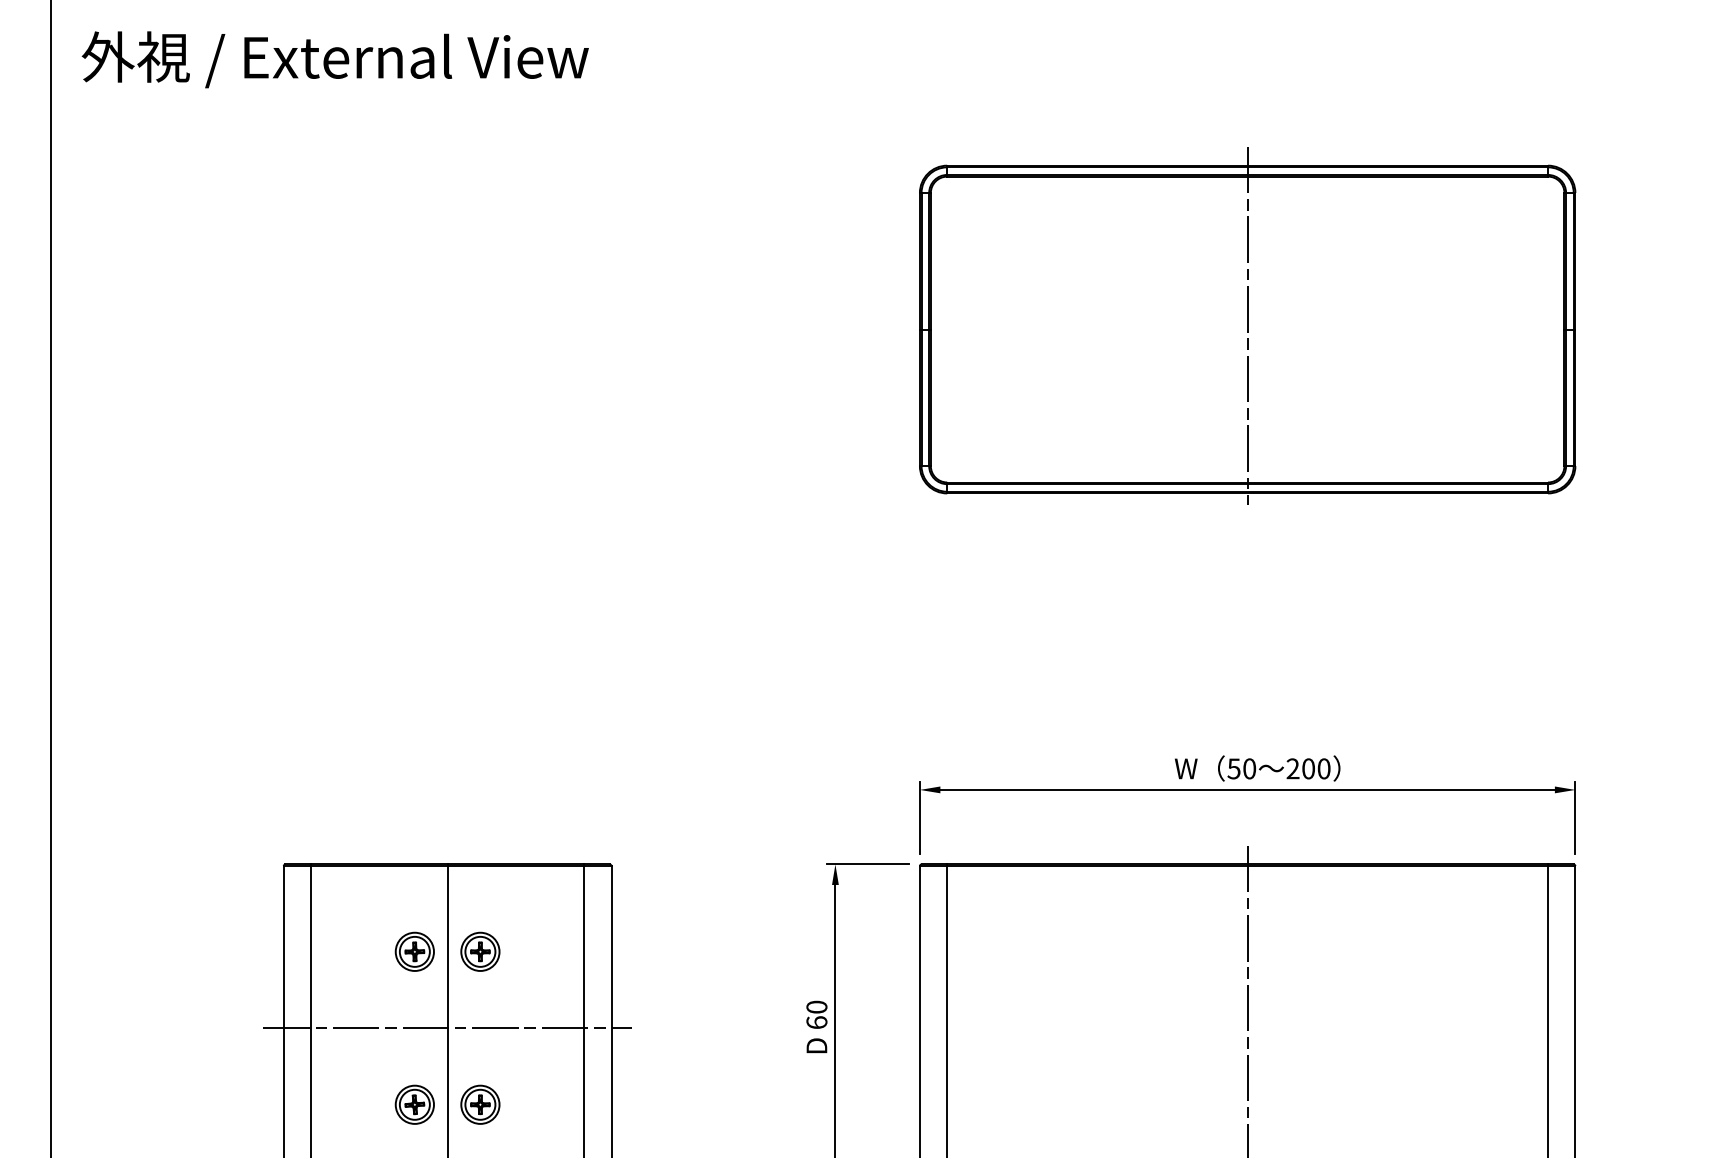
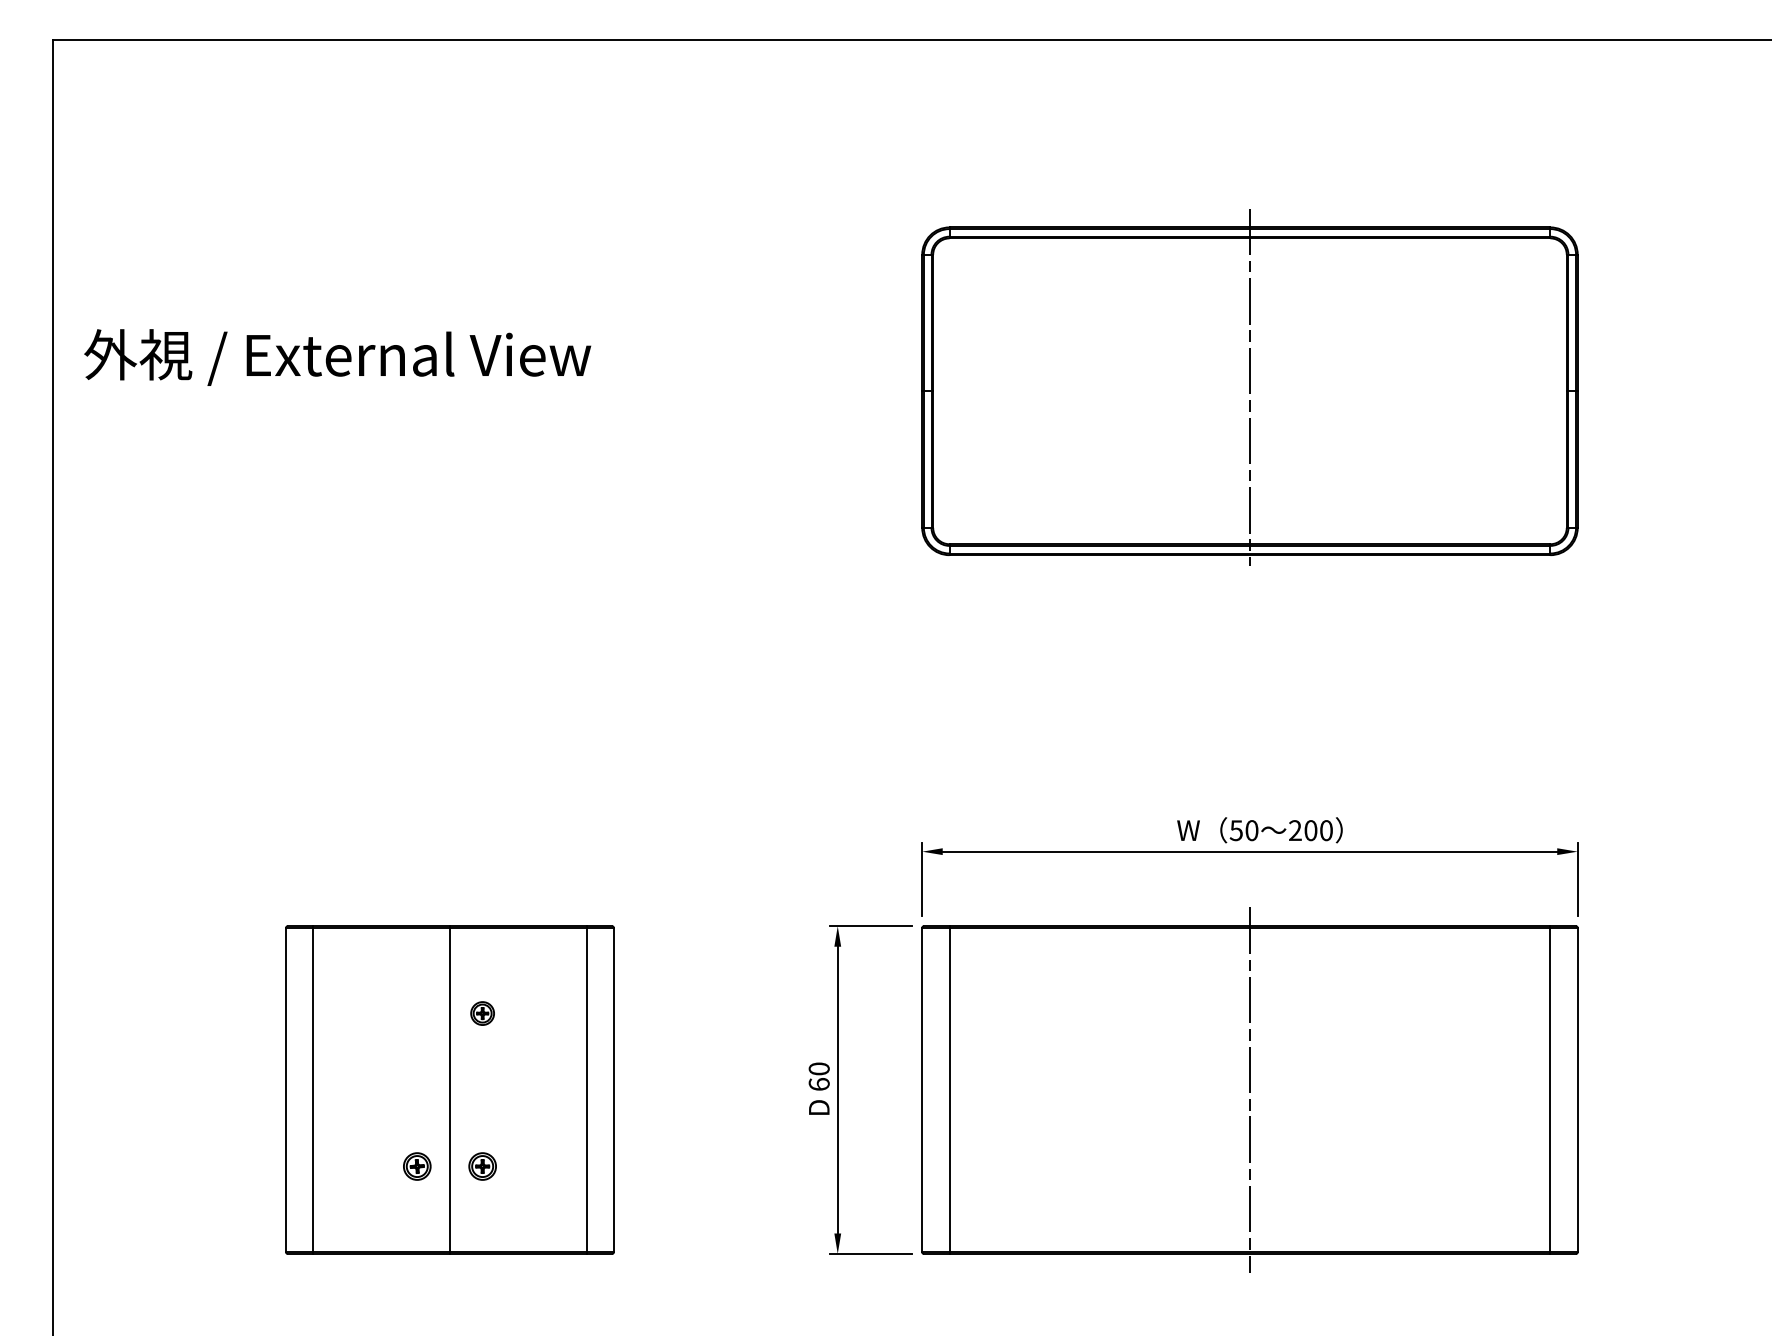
text: (335, 59) -> (337, 357), moved
part: (415, 951) -> (417, 1013), removed
part: (480, 951) -> (482, 1013), size x0.6
line: (447, 1028) -> (449, 1090), removed
part: (415, 1104) -> (417, 1166), size x0.7
part: (480, 1104) -> (482, 1166), size x0.7

